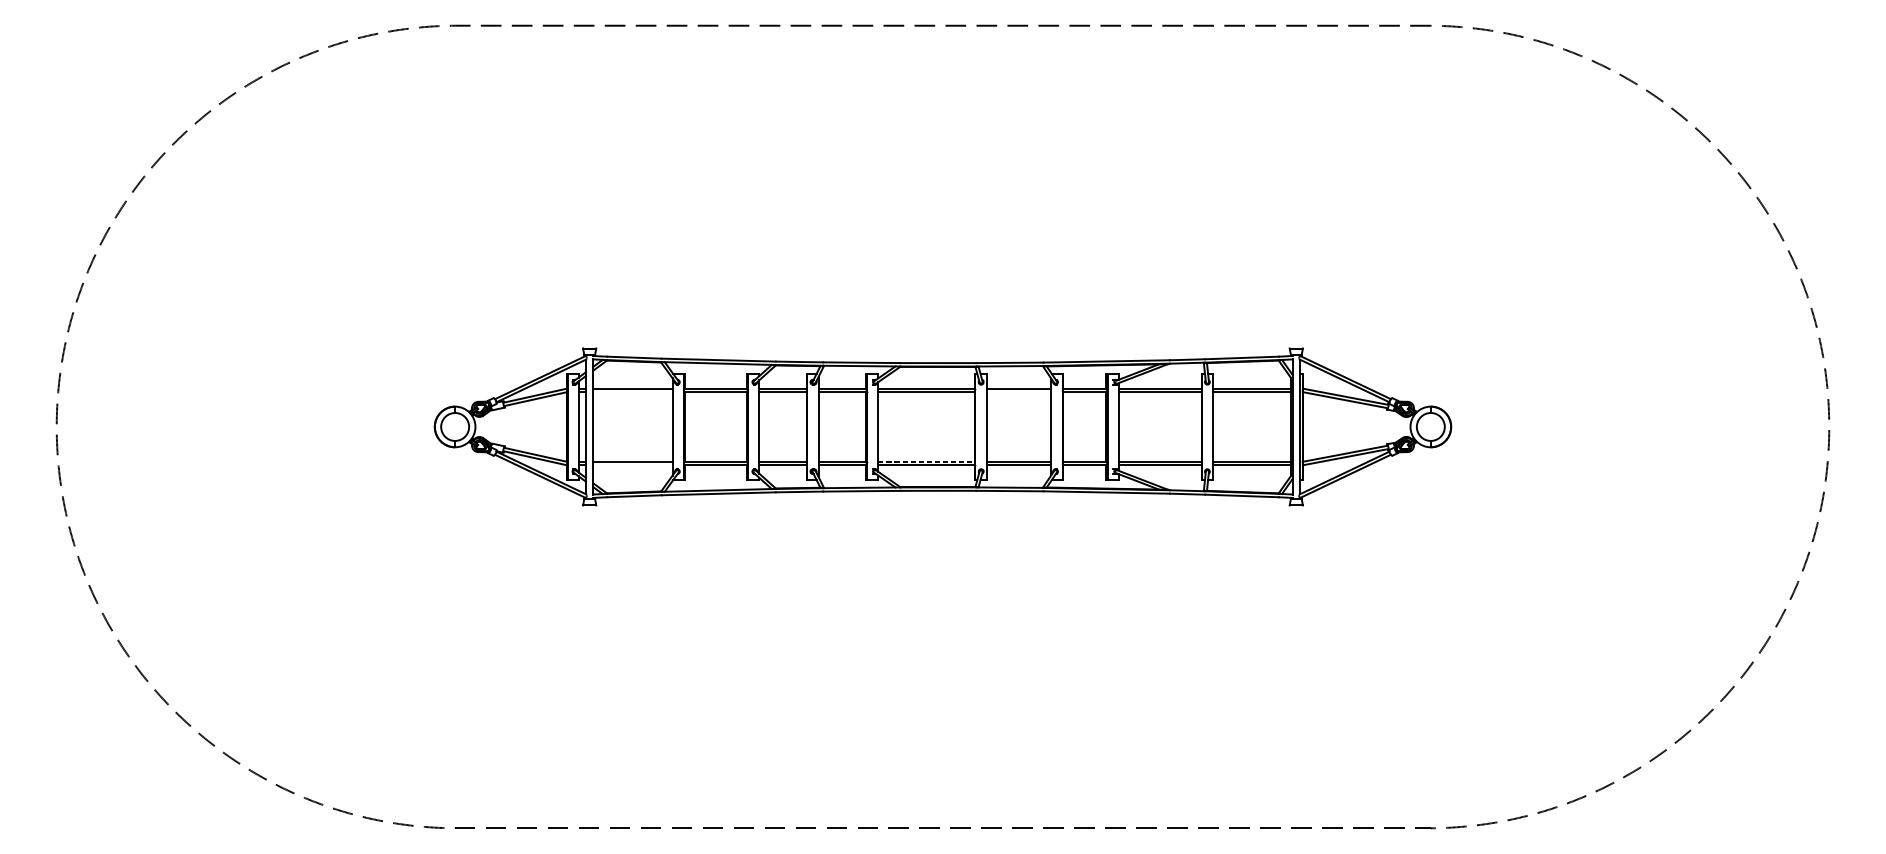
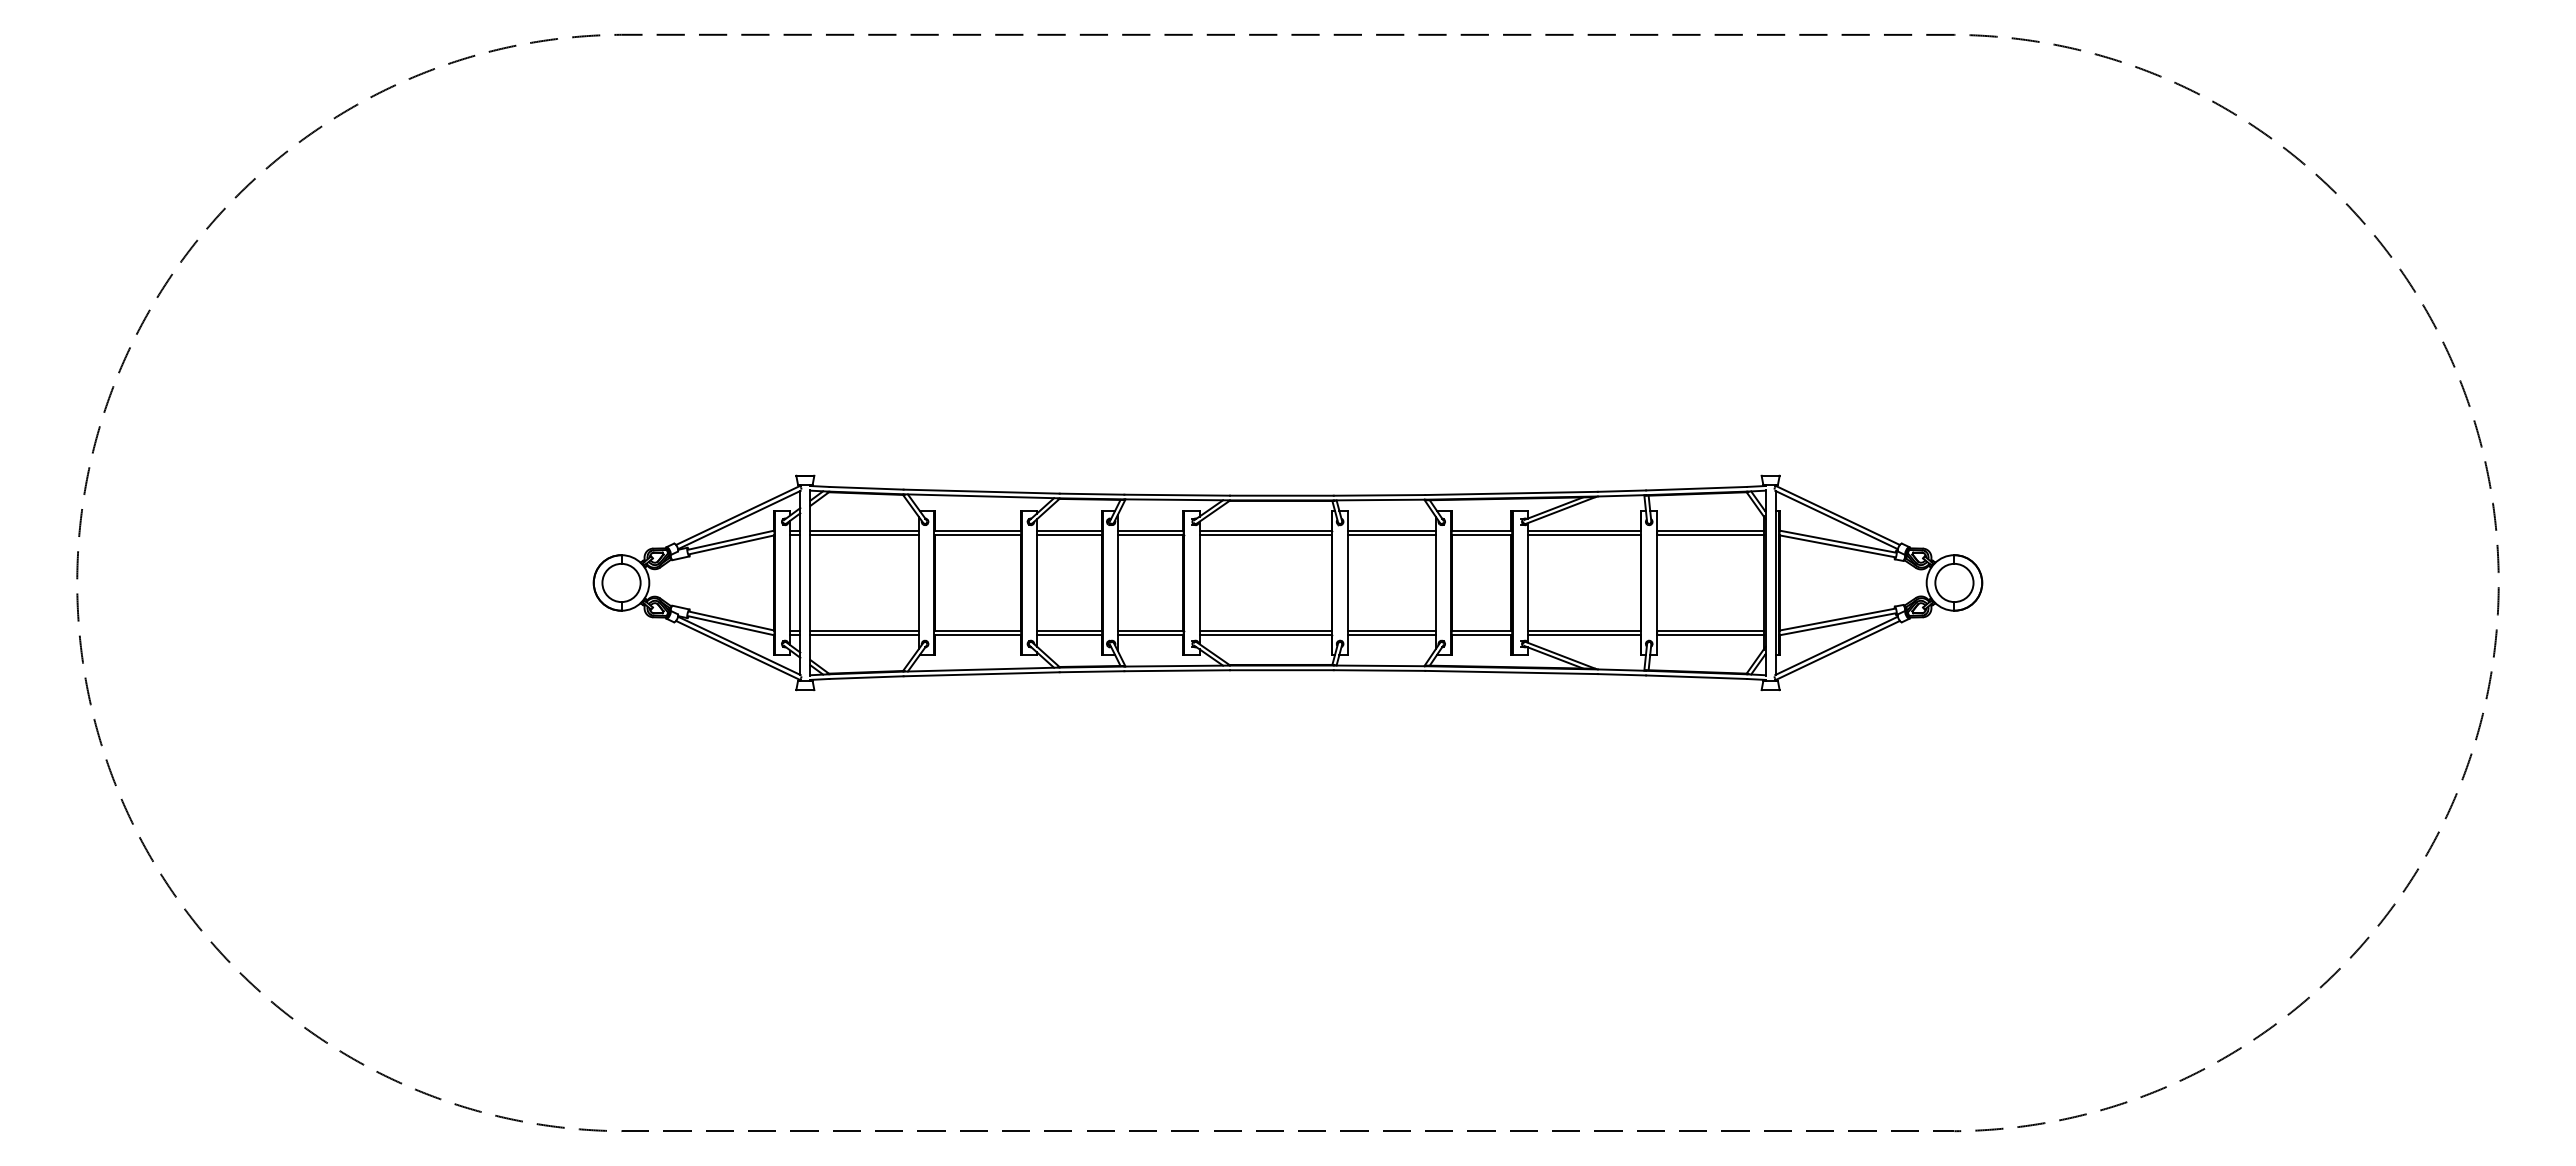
line: (632, 392) -> (864, 535), added
line: (1018, 392) -> (1391, 535), added
line: (927, 461) -> (1266, 630), dashed -> solid
line: (632, 465) -> (864, 635), added

